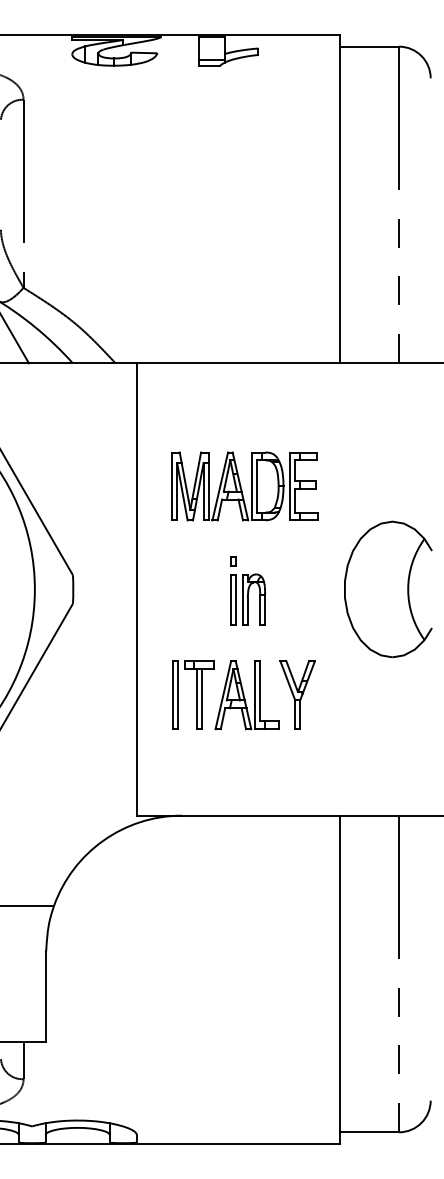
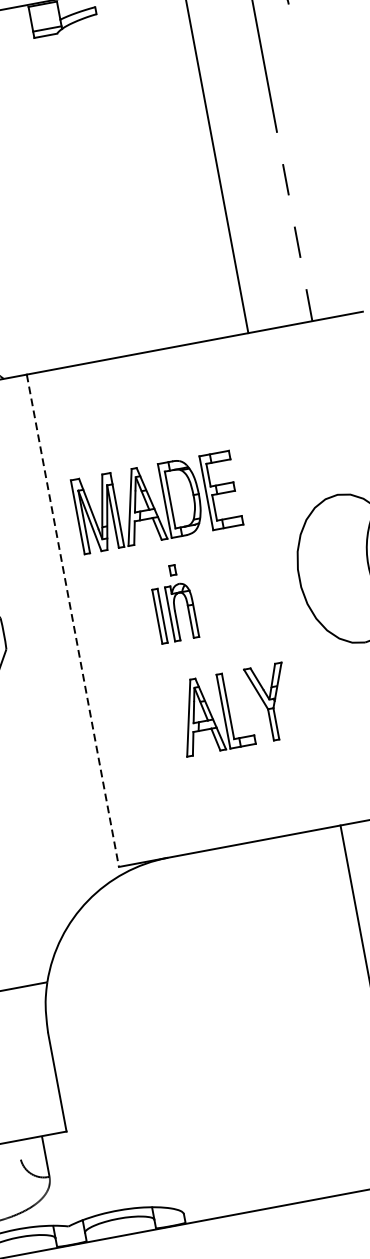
part: (244, 486) -> (156, 502), moved
line: (136, 589) -> (72, 620), solid -> dashed
part: (247, 599) -> (174, 612), moved
part: (193, 694) -> (156, 723), removed

